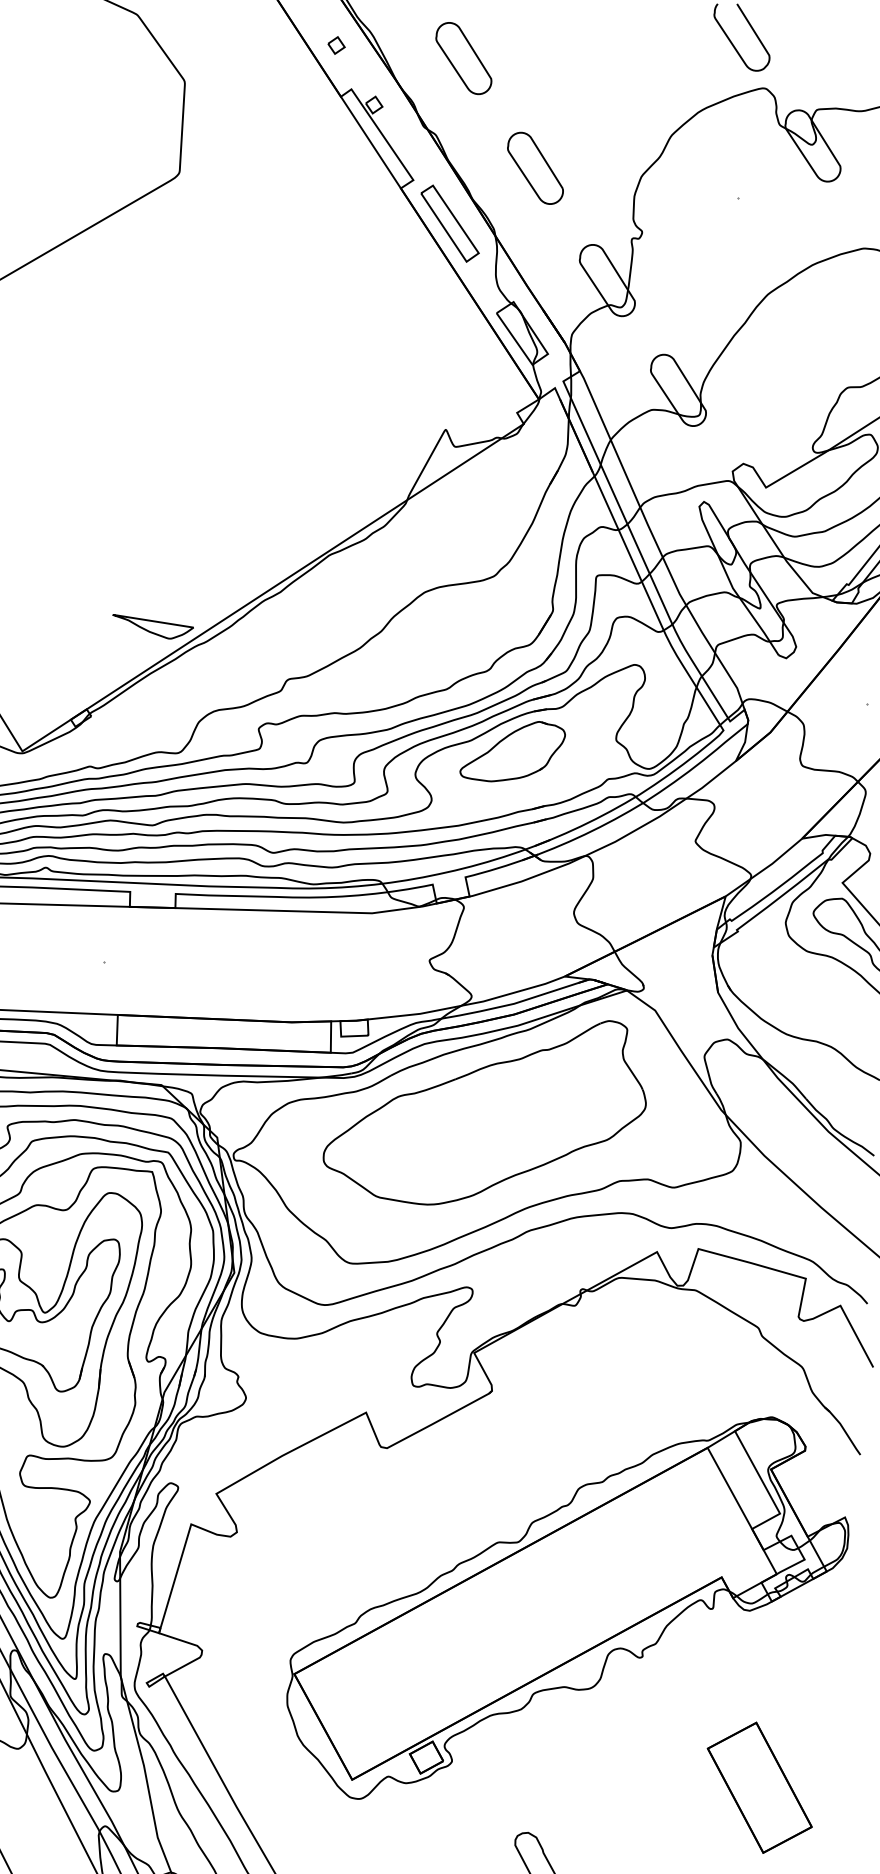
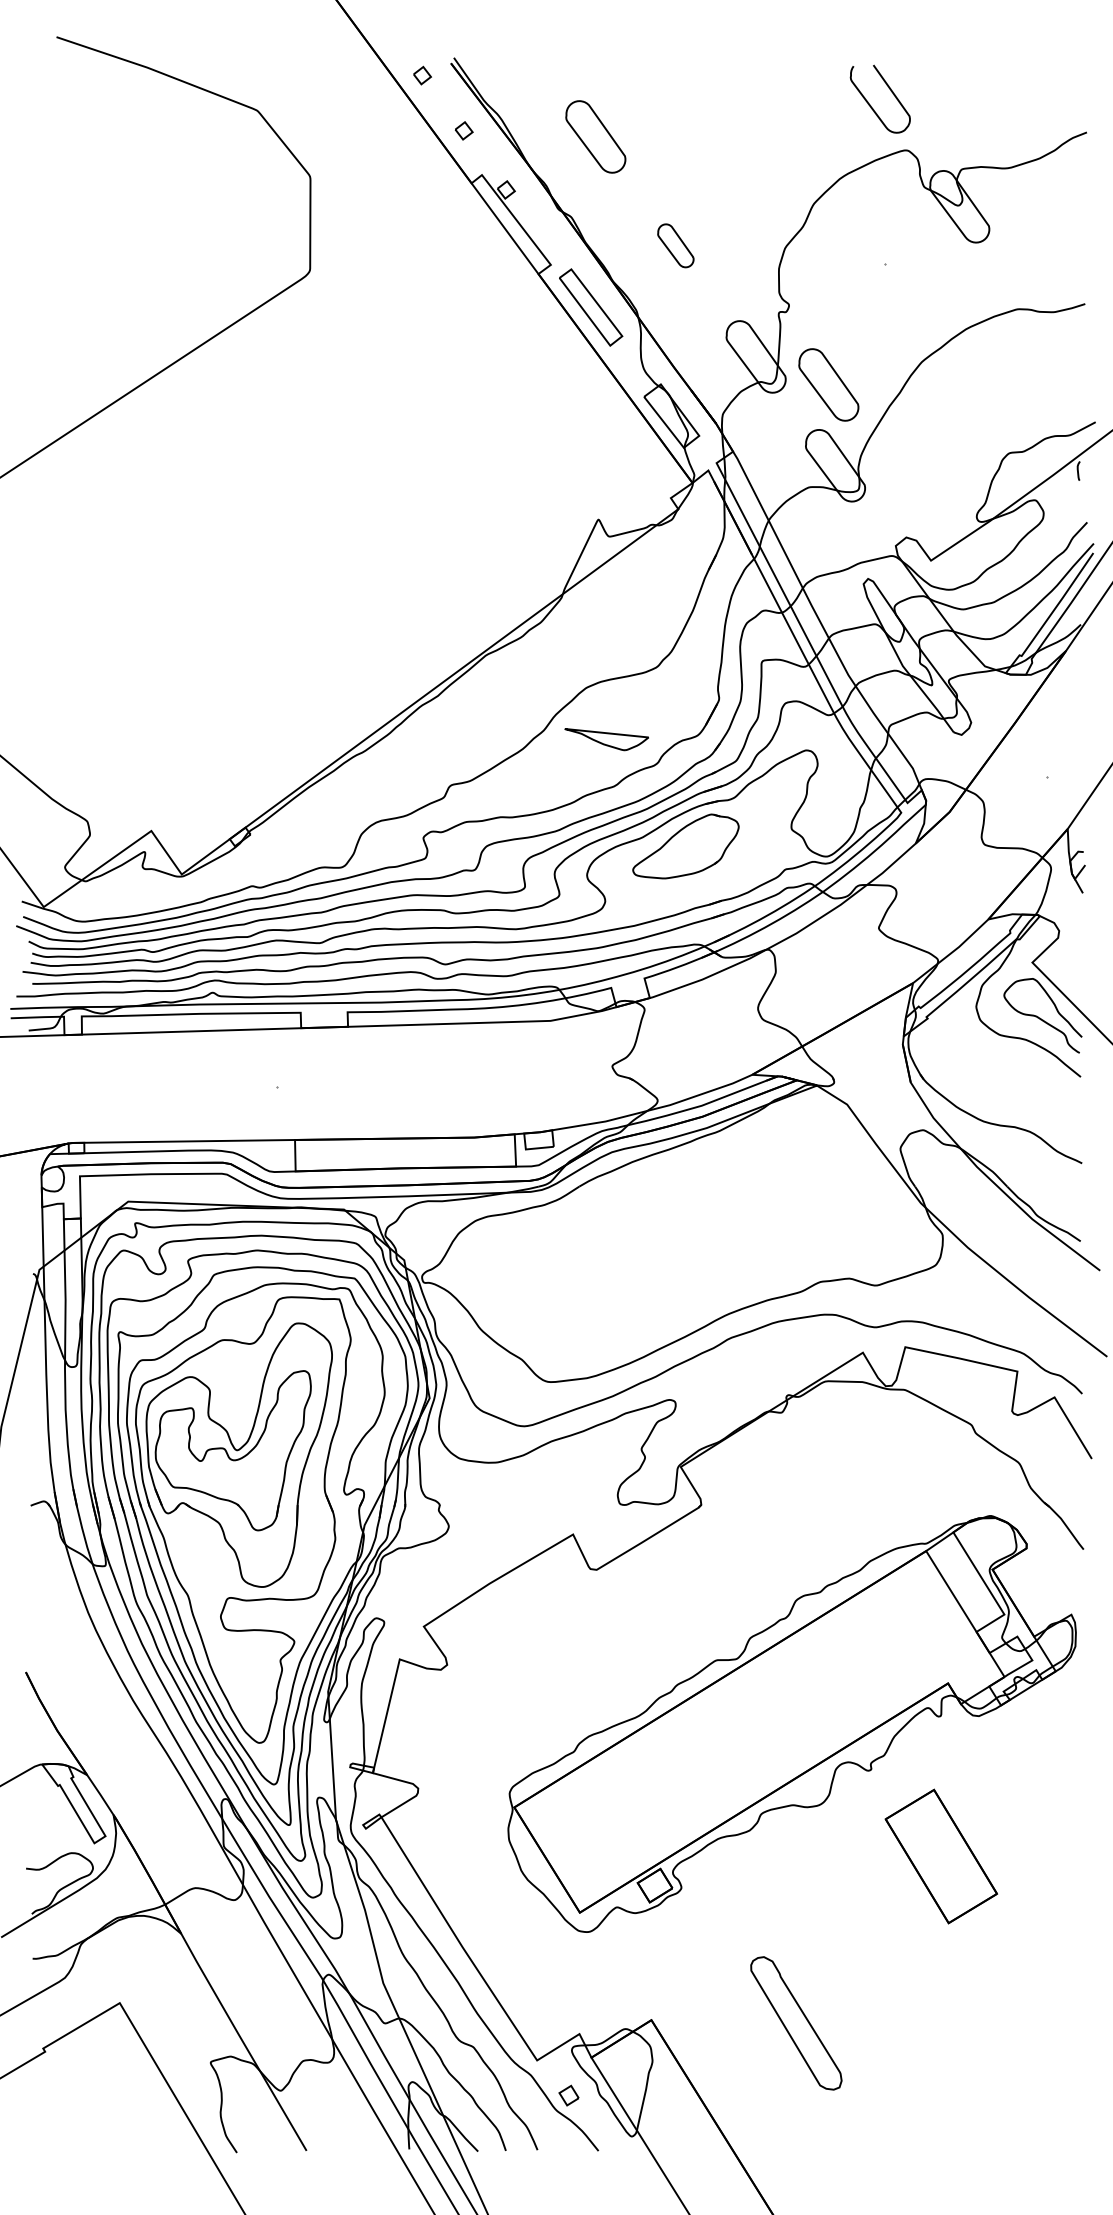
part: (535, 168) -> (675, 245), size x0.6
part: (676, 311) -> (828, 384), added
part: (152, 627) -> (606, 739), moved
part: (485, 1110) -> (678, 1217), removed
part: (758, 1787) -> (940, 1856), moved

